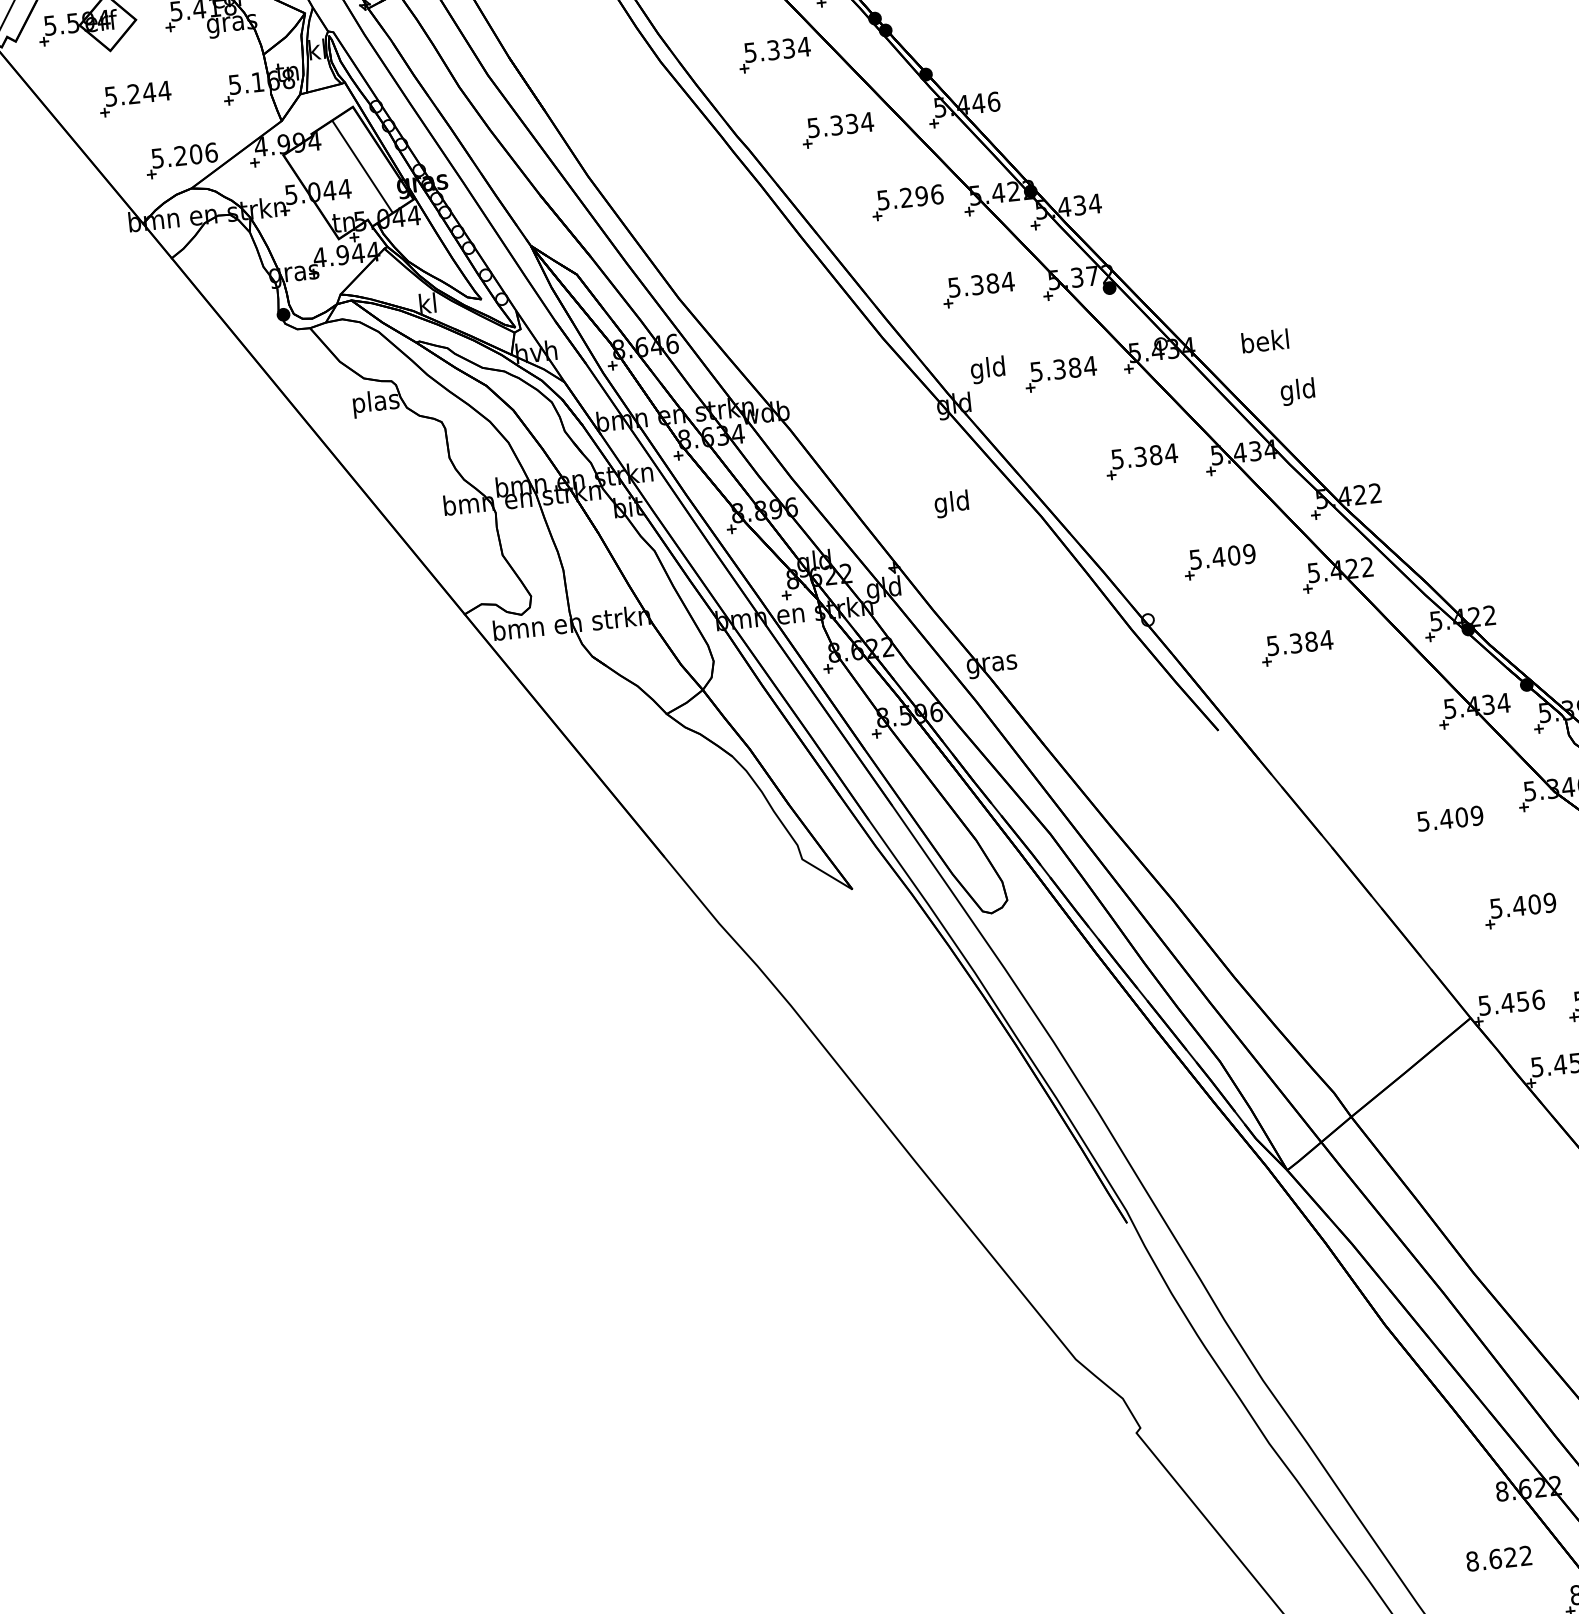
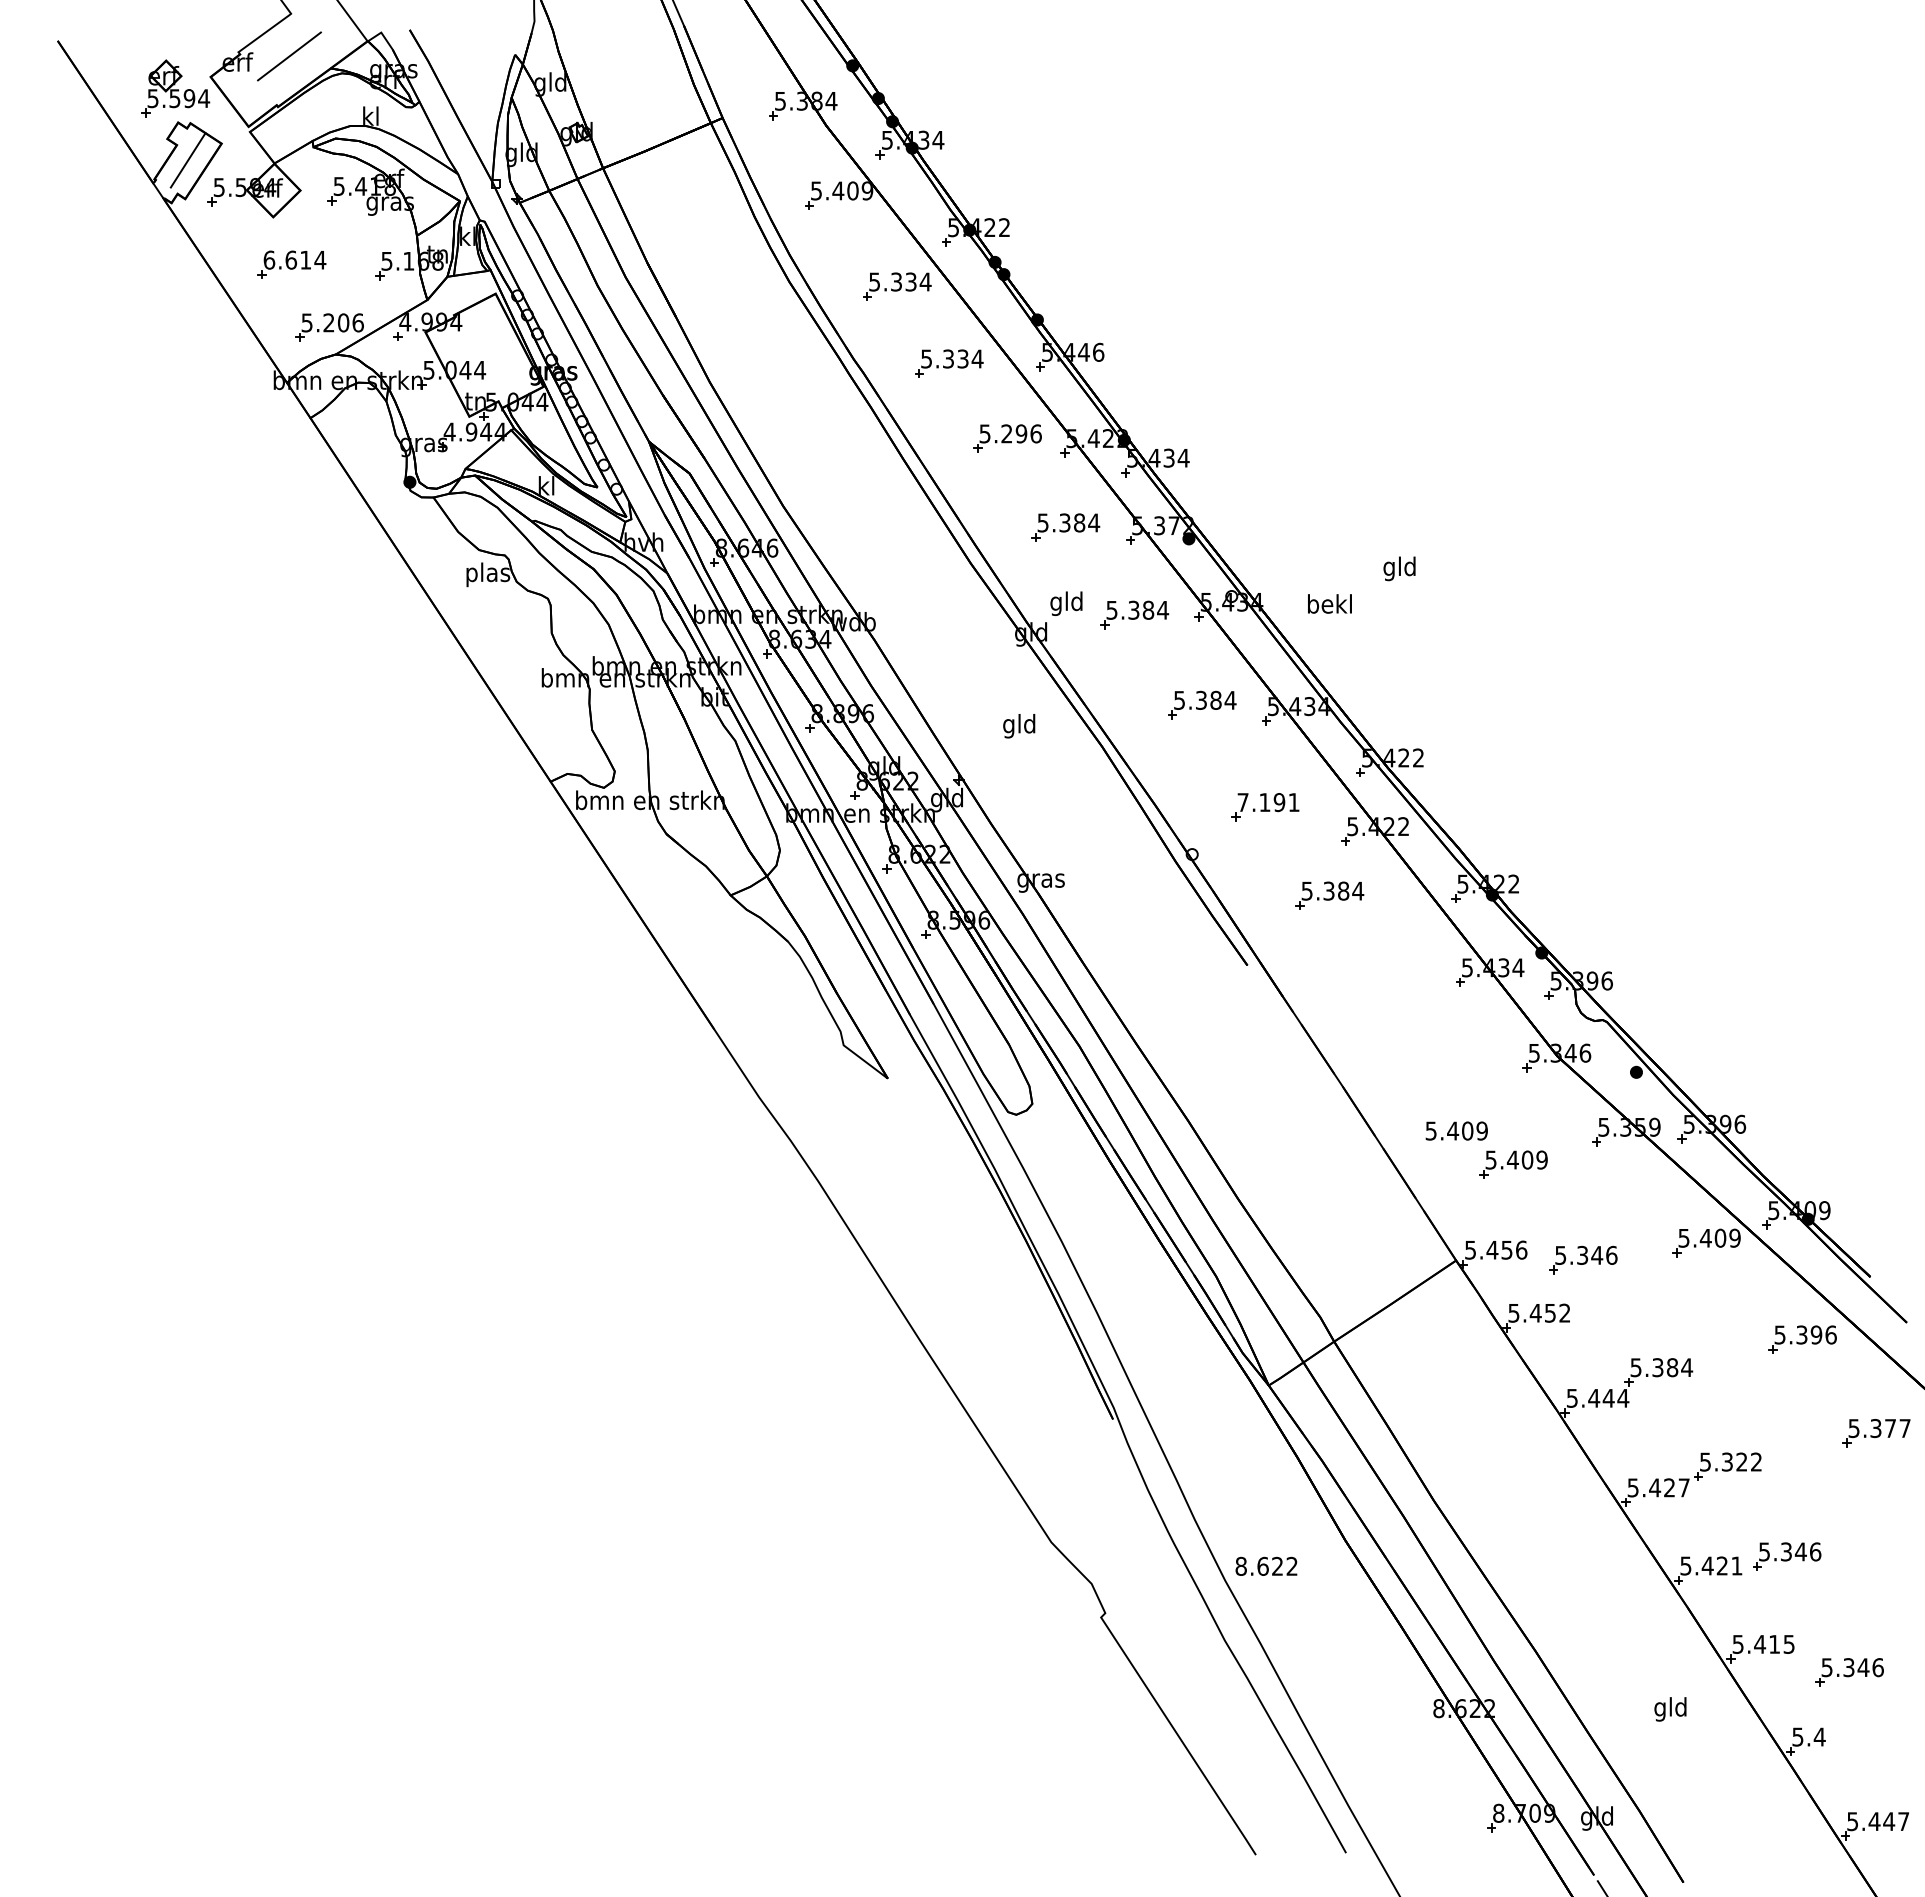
text: (130, 93) -> (287, 259), 5.244 -> 6.614
line: (362, 166) -> (498, 350), removed
text: (1297, 391) -> (1399, 568), moved
text: (1222, 556) -> (1268, 802), 5.409 -> 7.191
text: (1450, 818) -> (1456, 1130), moved
text: (1499, 1557) -> (1266, 1565), moved

